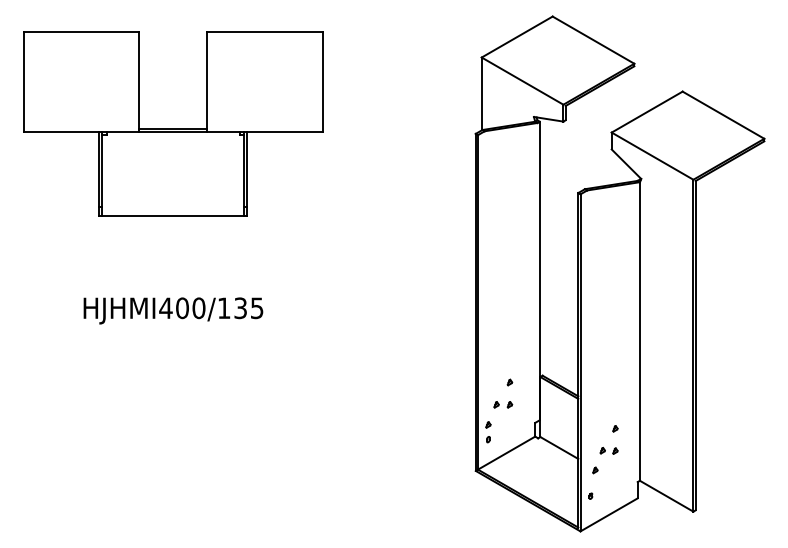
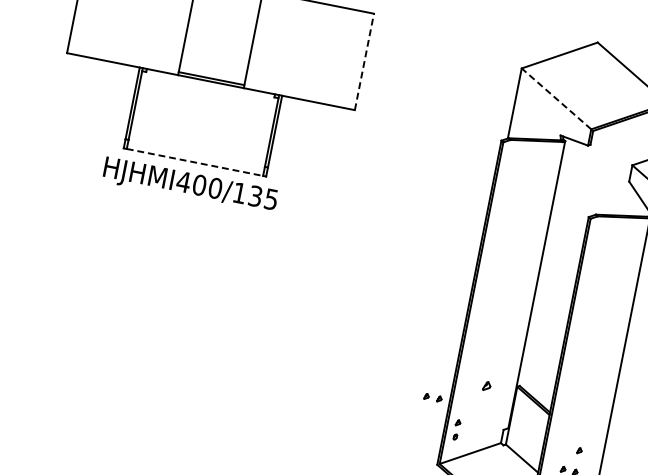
line: (522, 80) -> (556, 98), solid -> dashed
line: (323, 81) -> (365, 61), solid -> dashed
line: (173, 216) -> (195, 162), solid -> dashed
text: (173, 310) -> (190, 185), moved
part: (509, 382) -> (486, 386), size x1.6
part: (503, 404) -> (433, 397), moved

